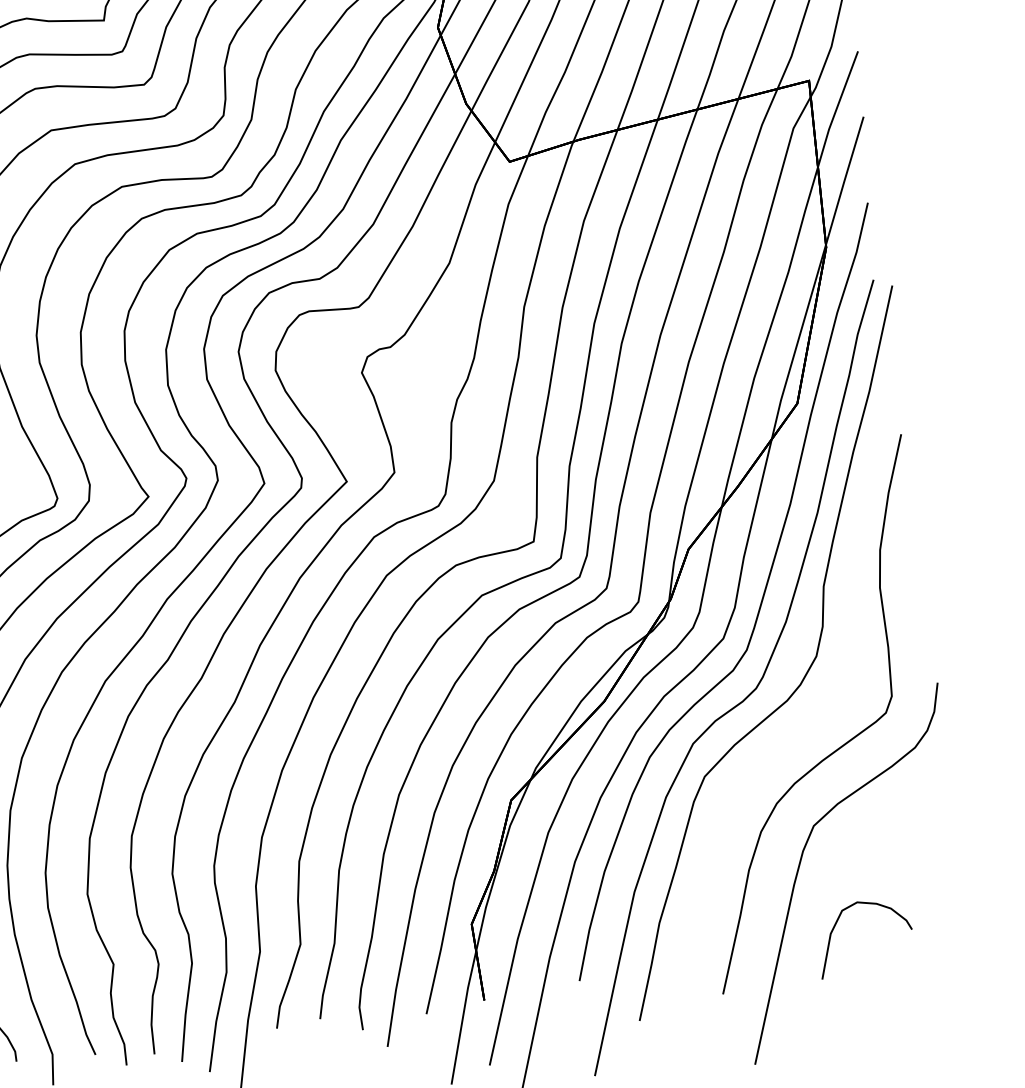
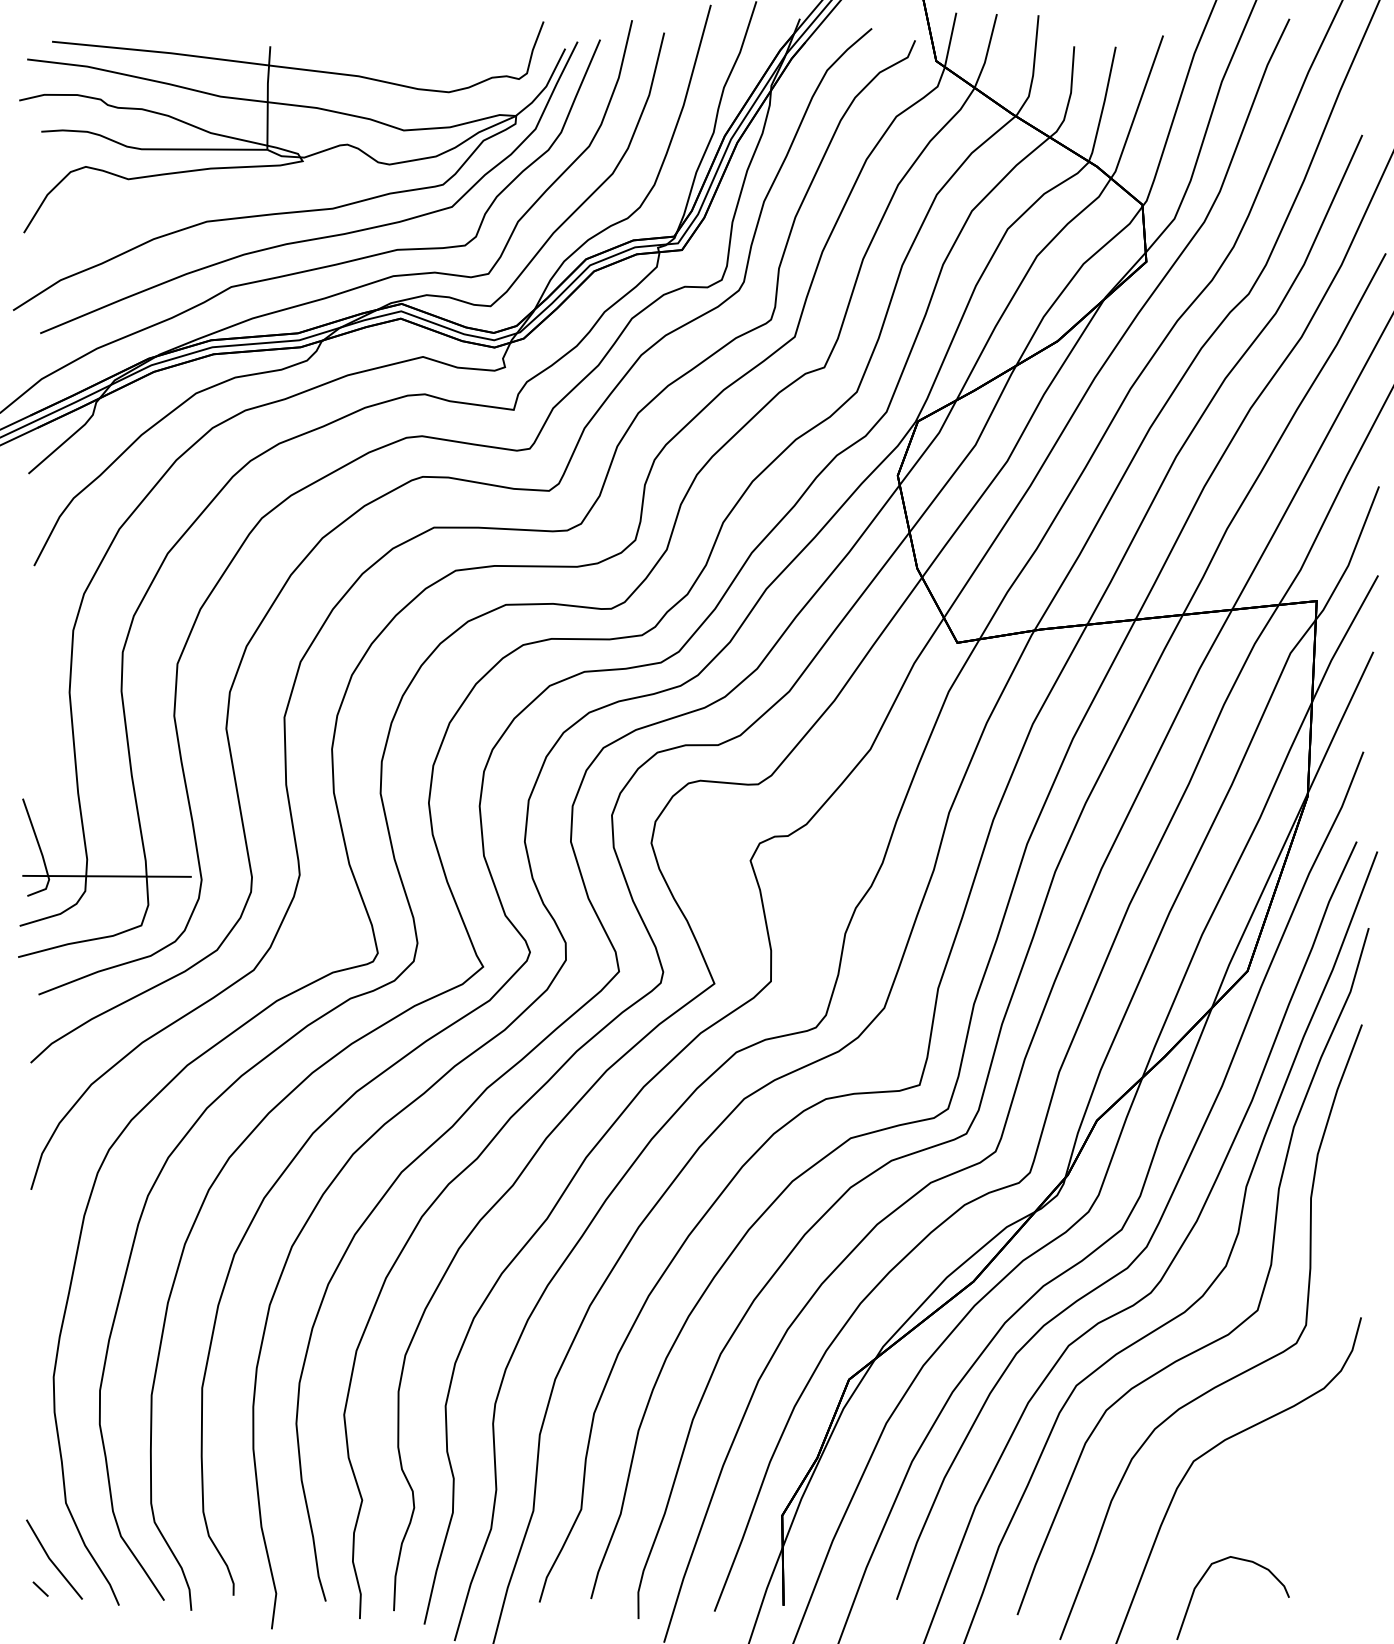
part: (834, 704) -> (1238, 1324), added

